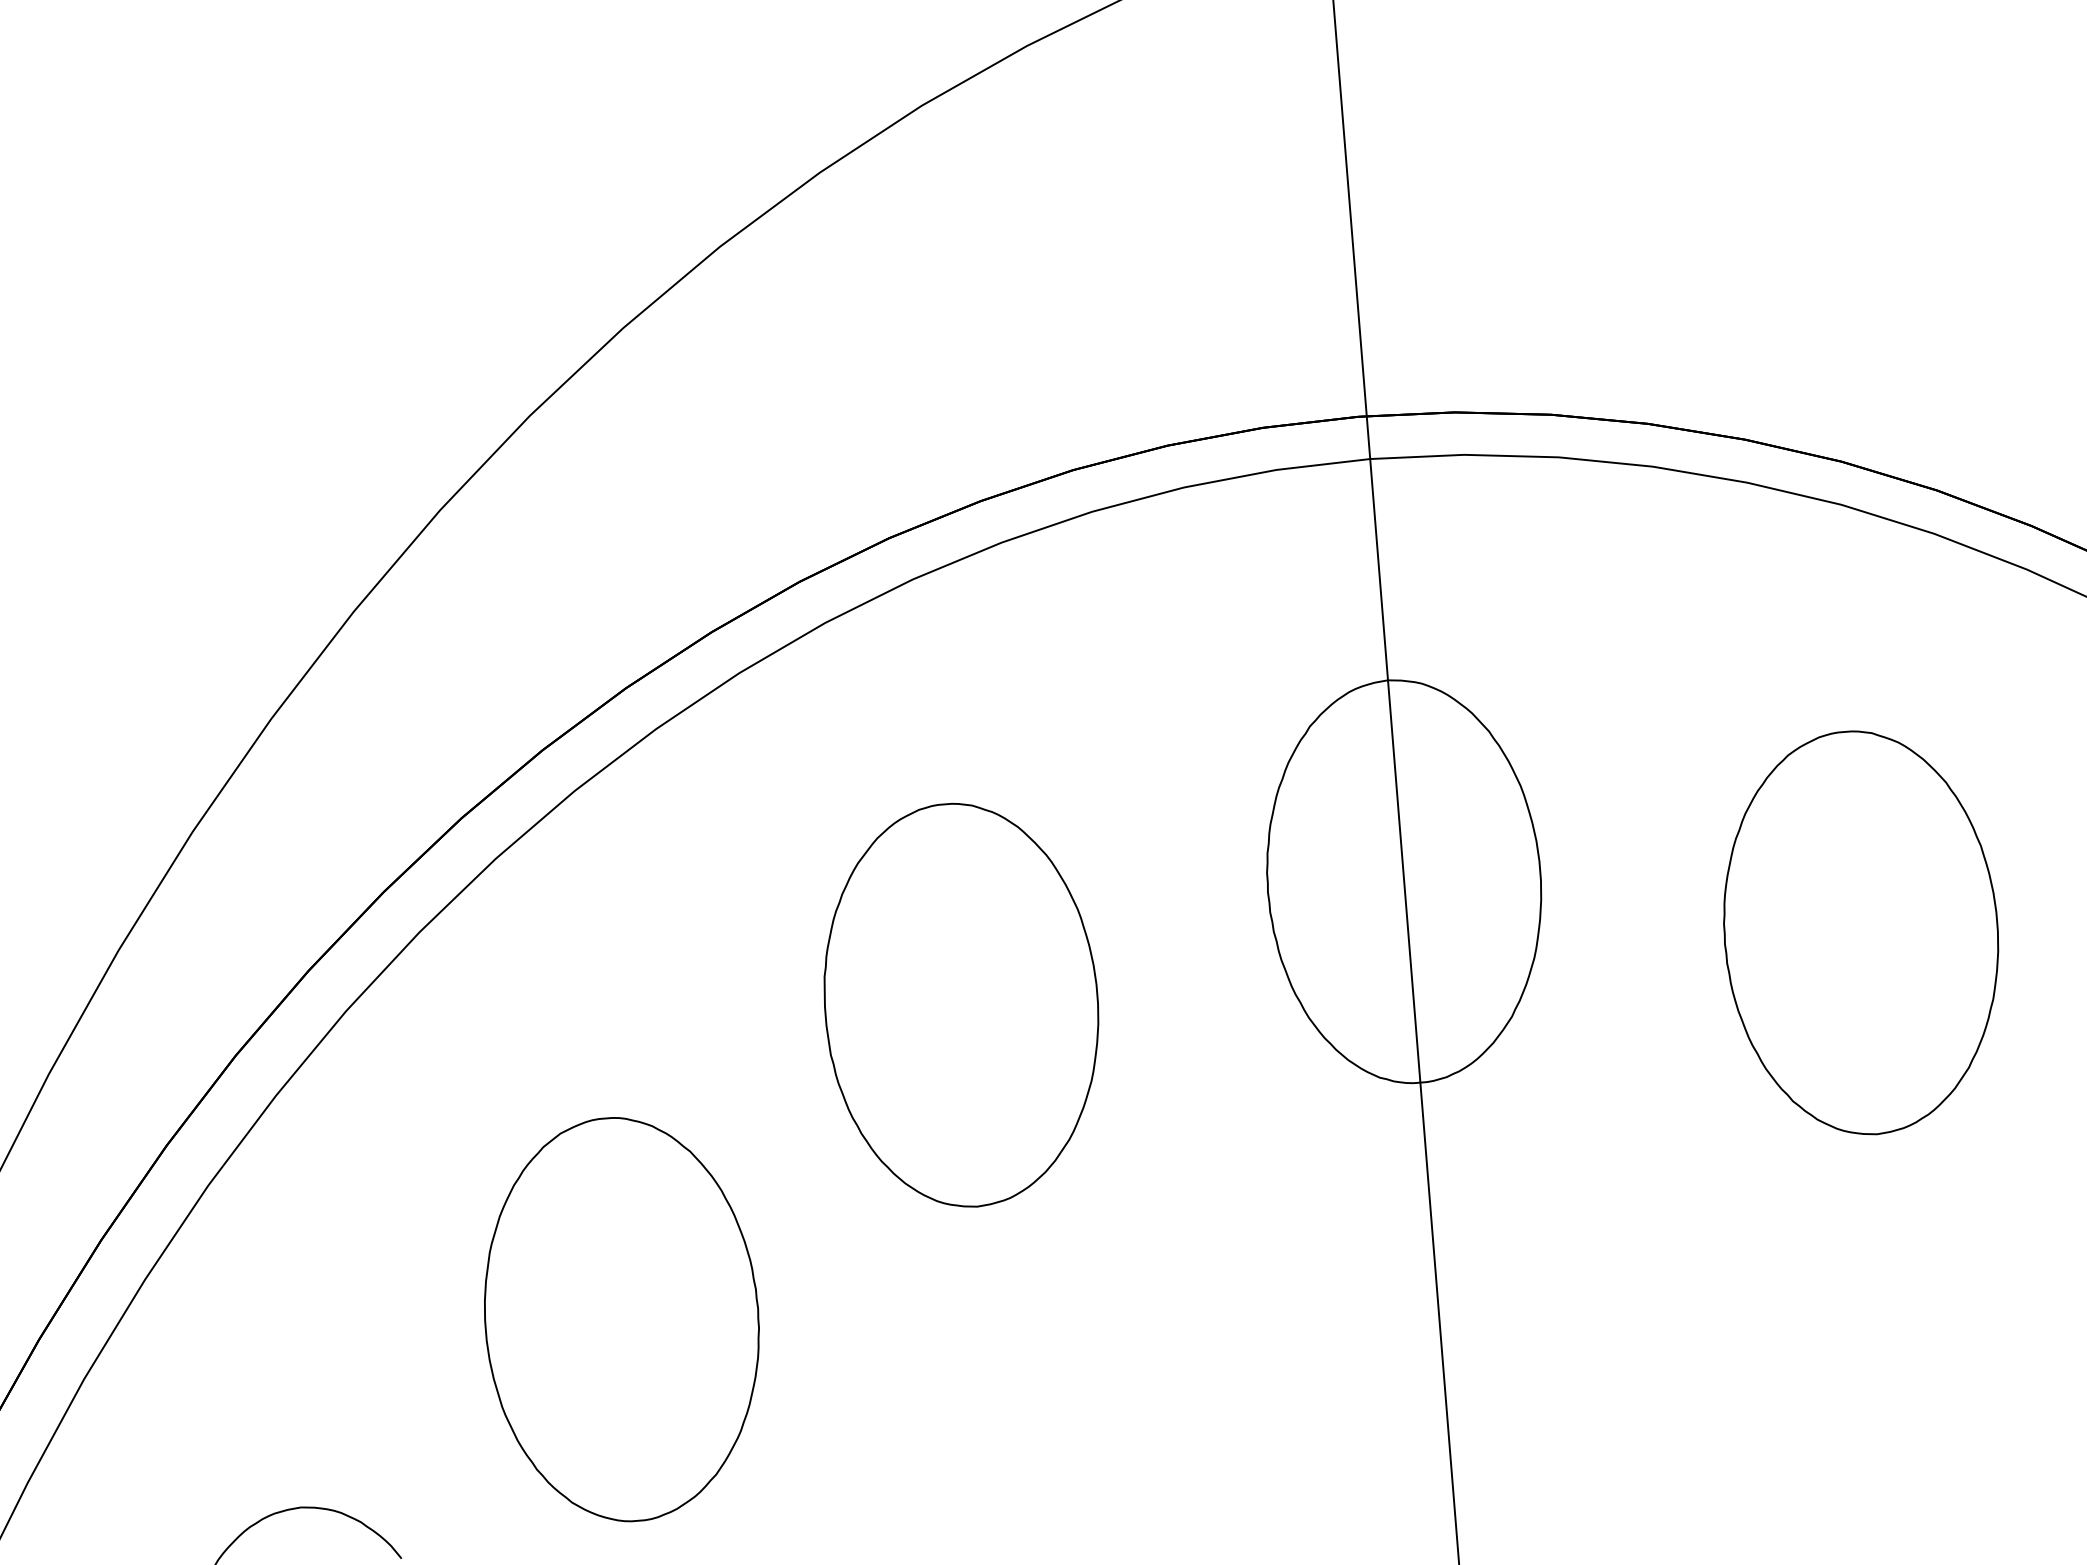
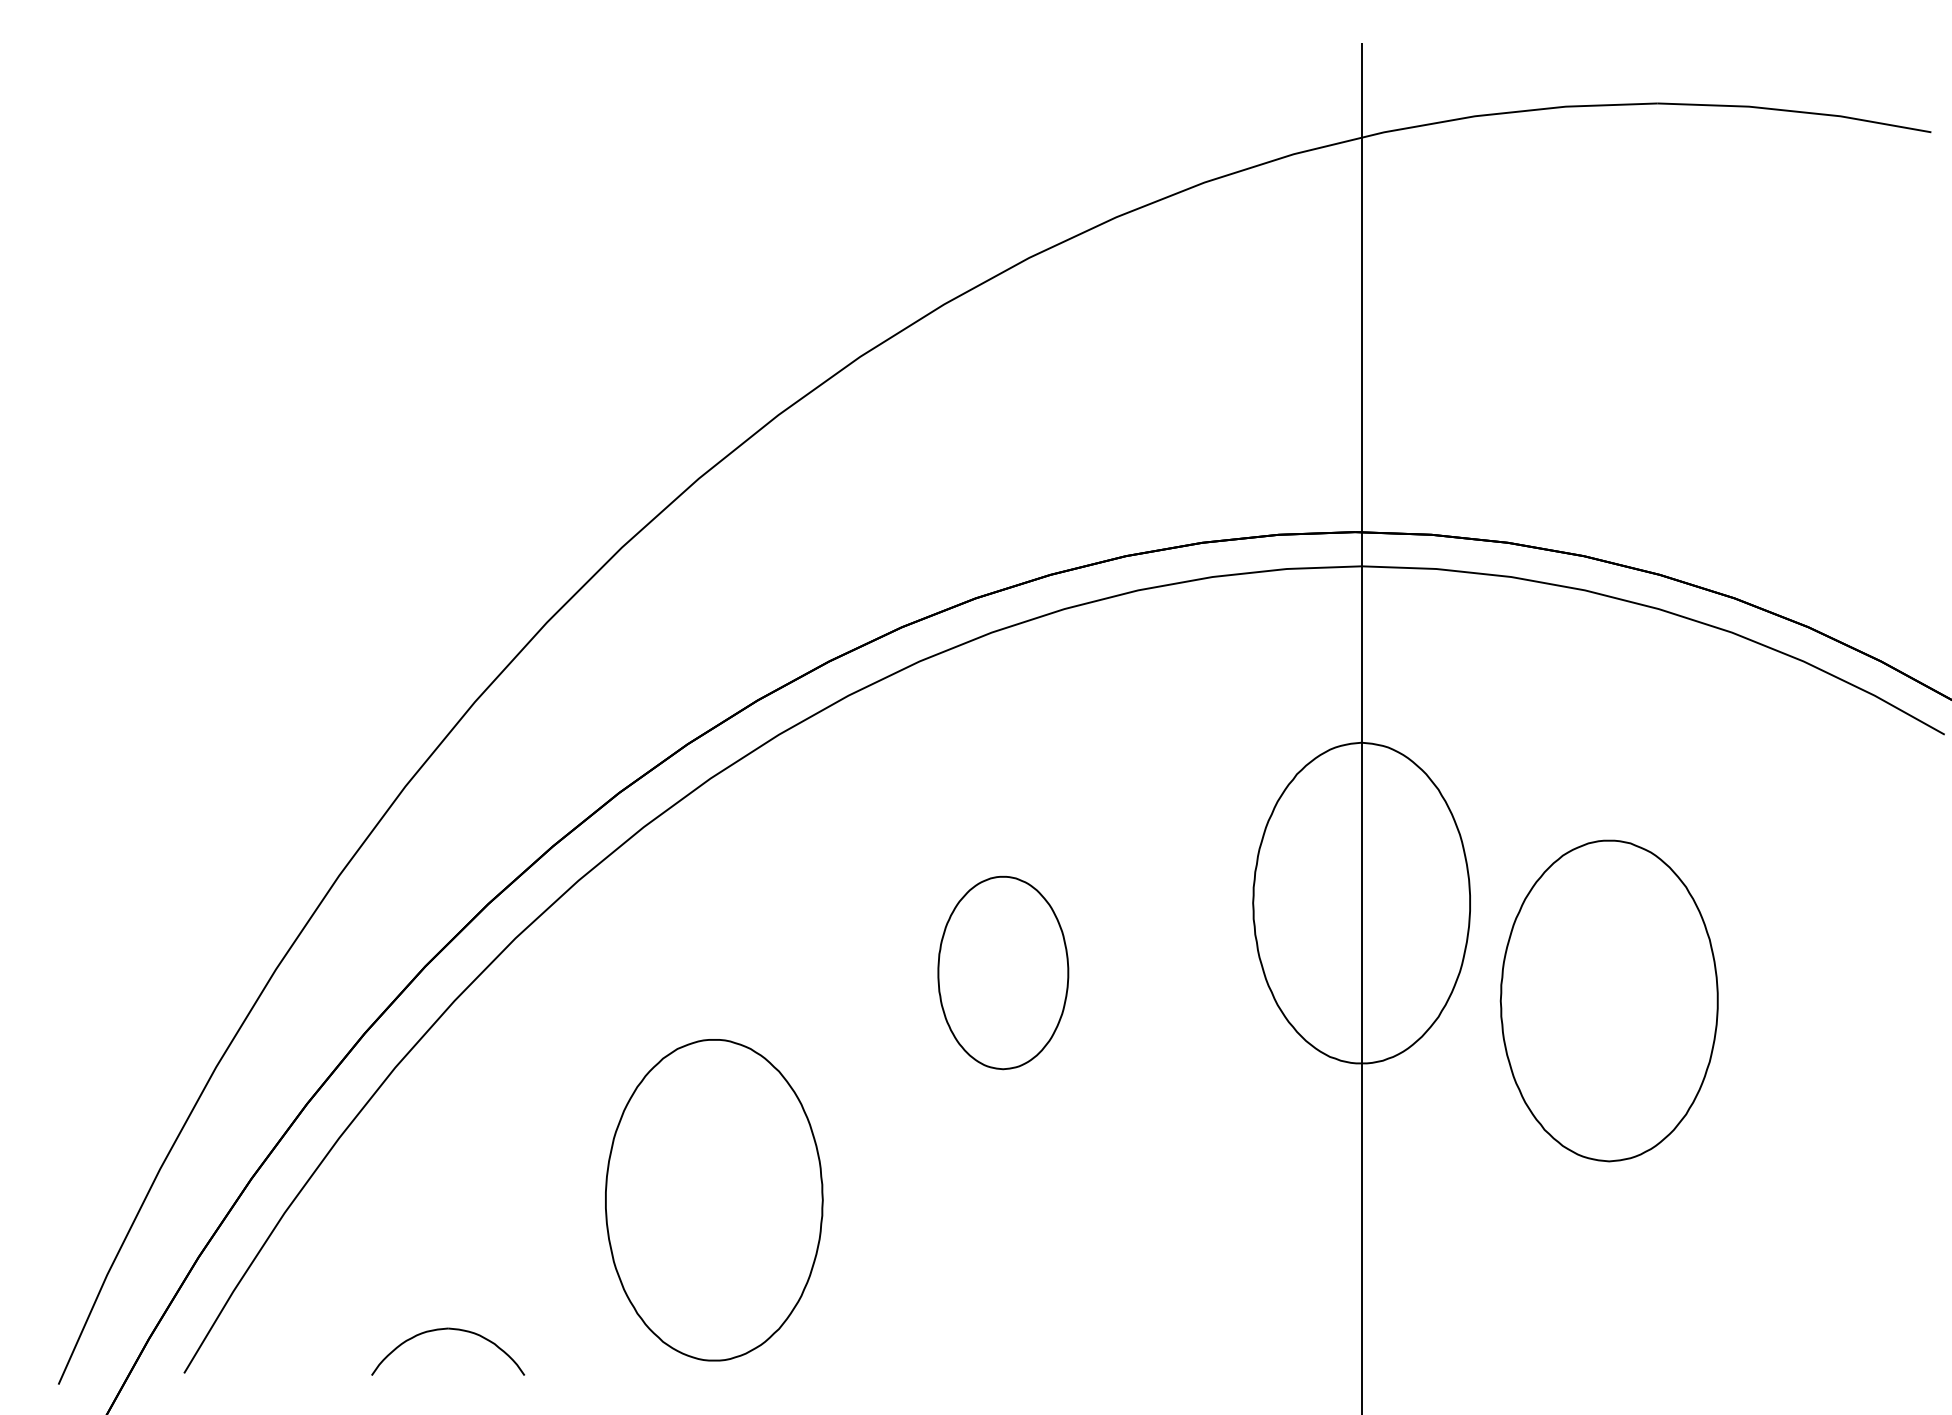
part: (1860, 932) -> (1608, 1000), moved
part: (961, 1004) -> (1003, 972), size x0.6

